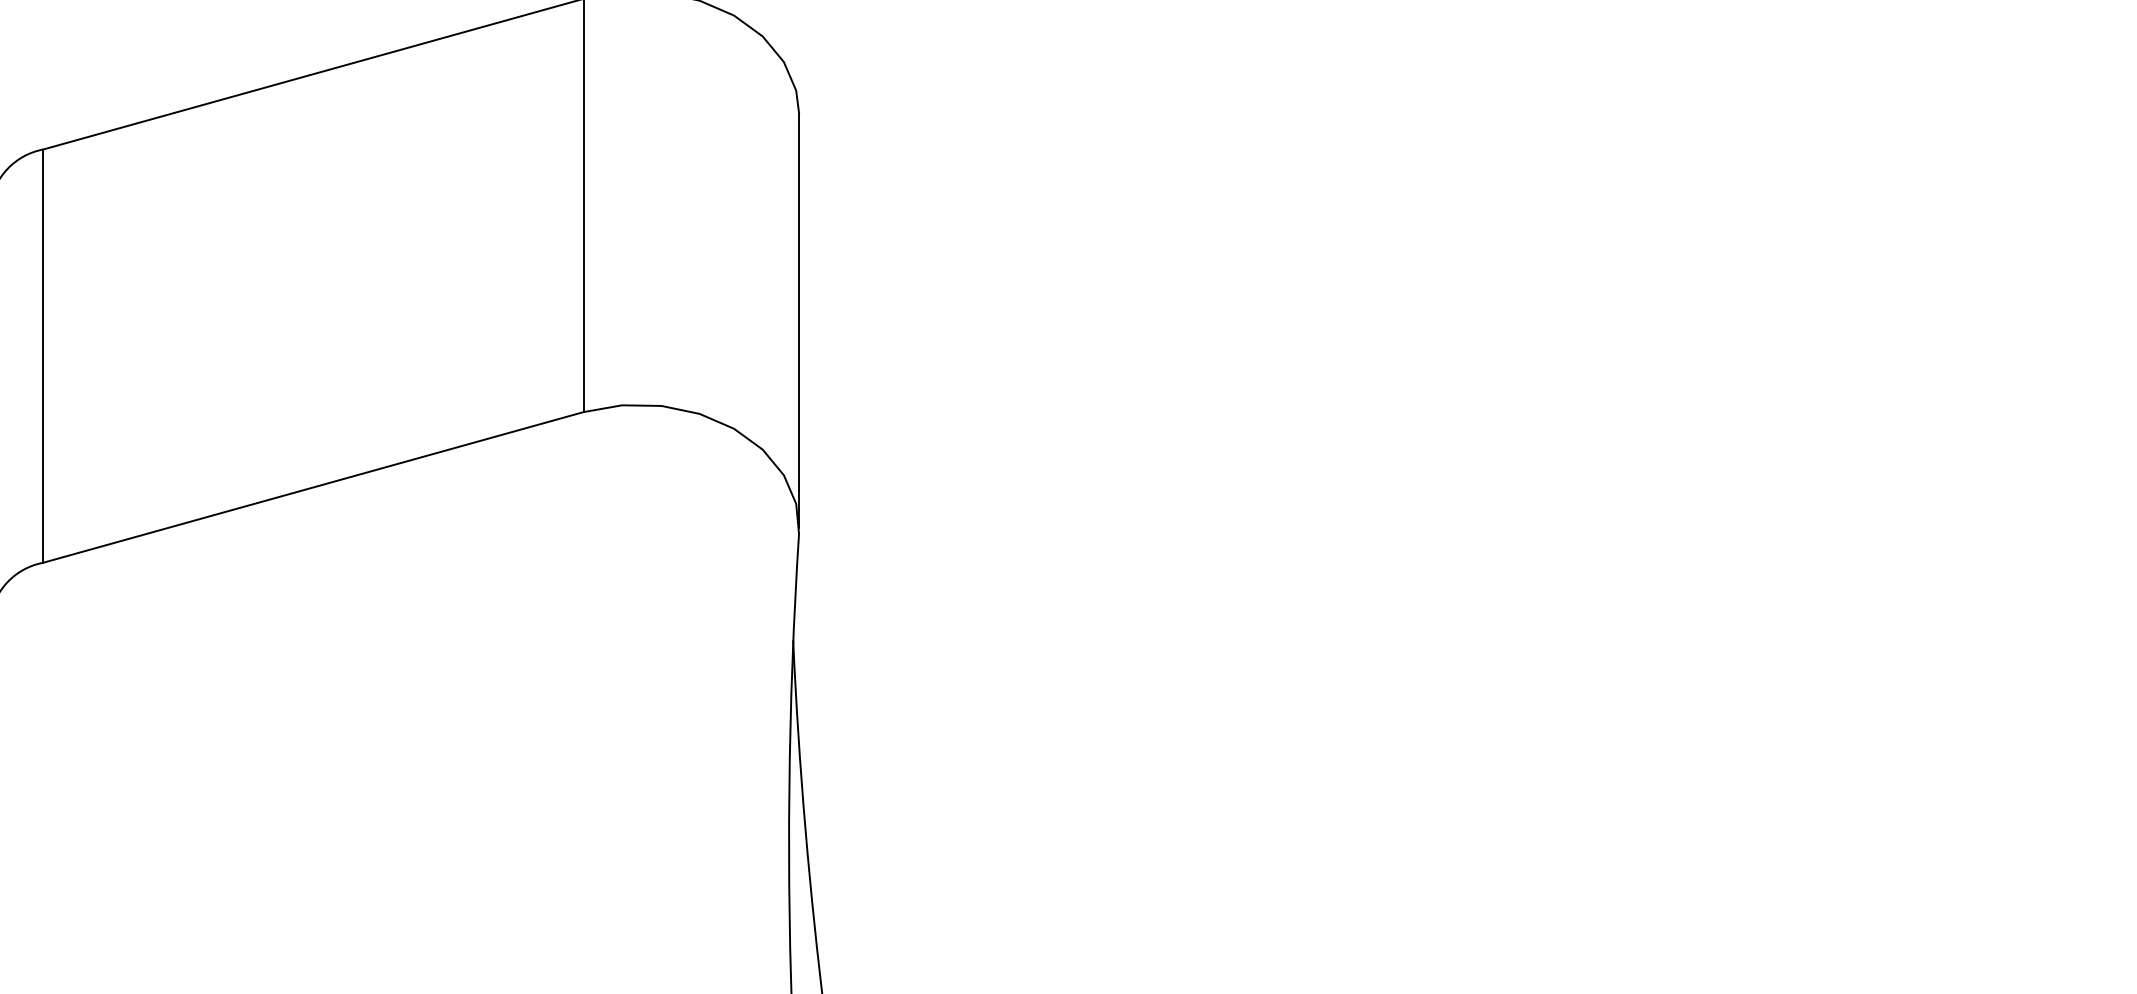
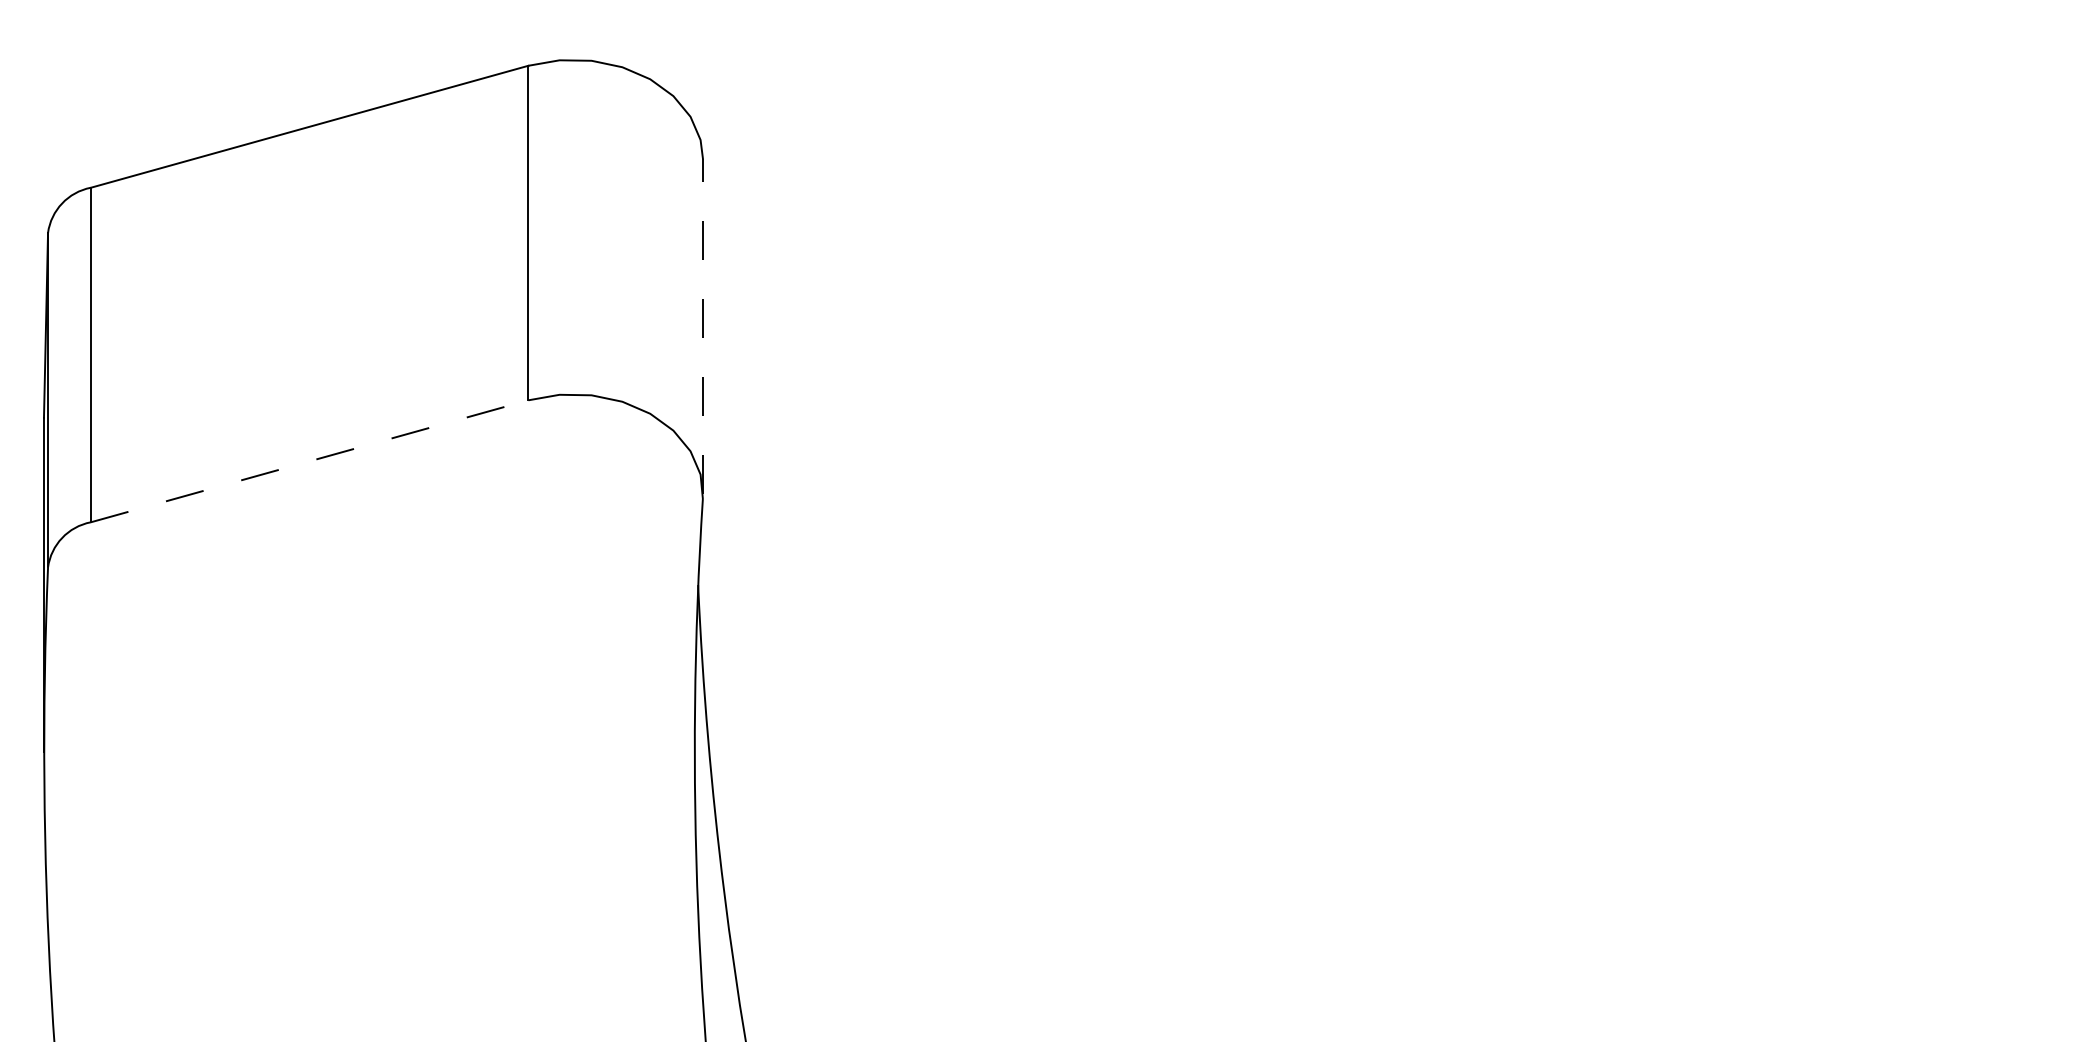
line: (799, 320) -> (703, 326), solid -> dashed
line: (314, 487) -> (310, 461), solid -> dashed

